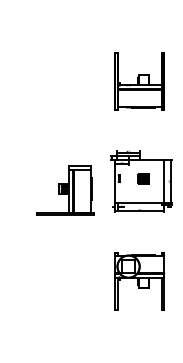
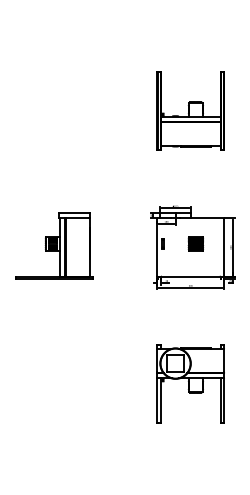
part: (65, 190) -> (54, 245), moved

